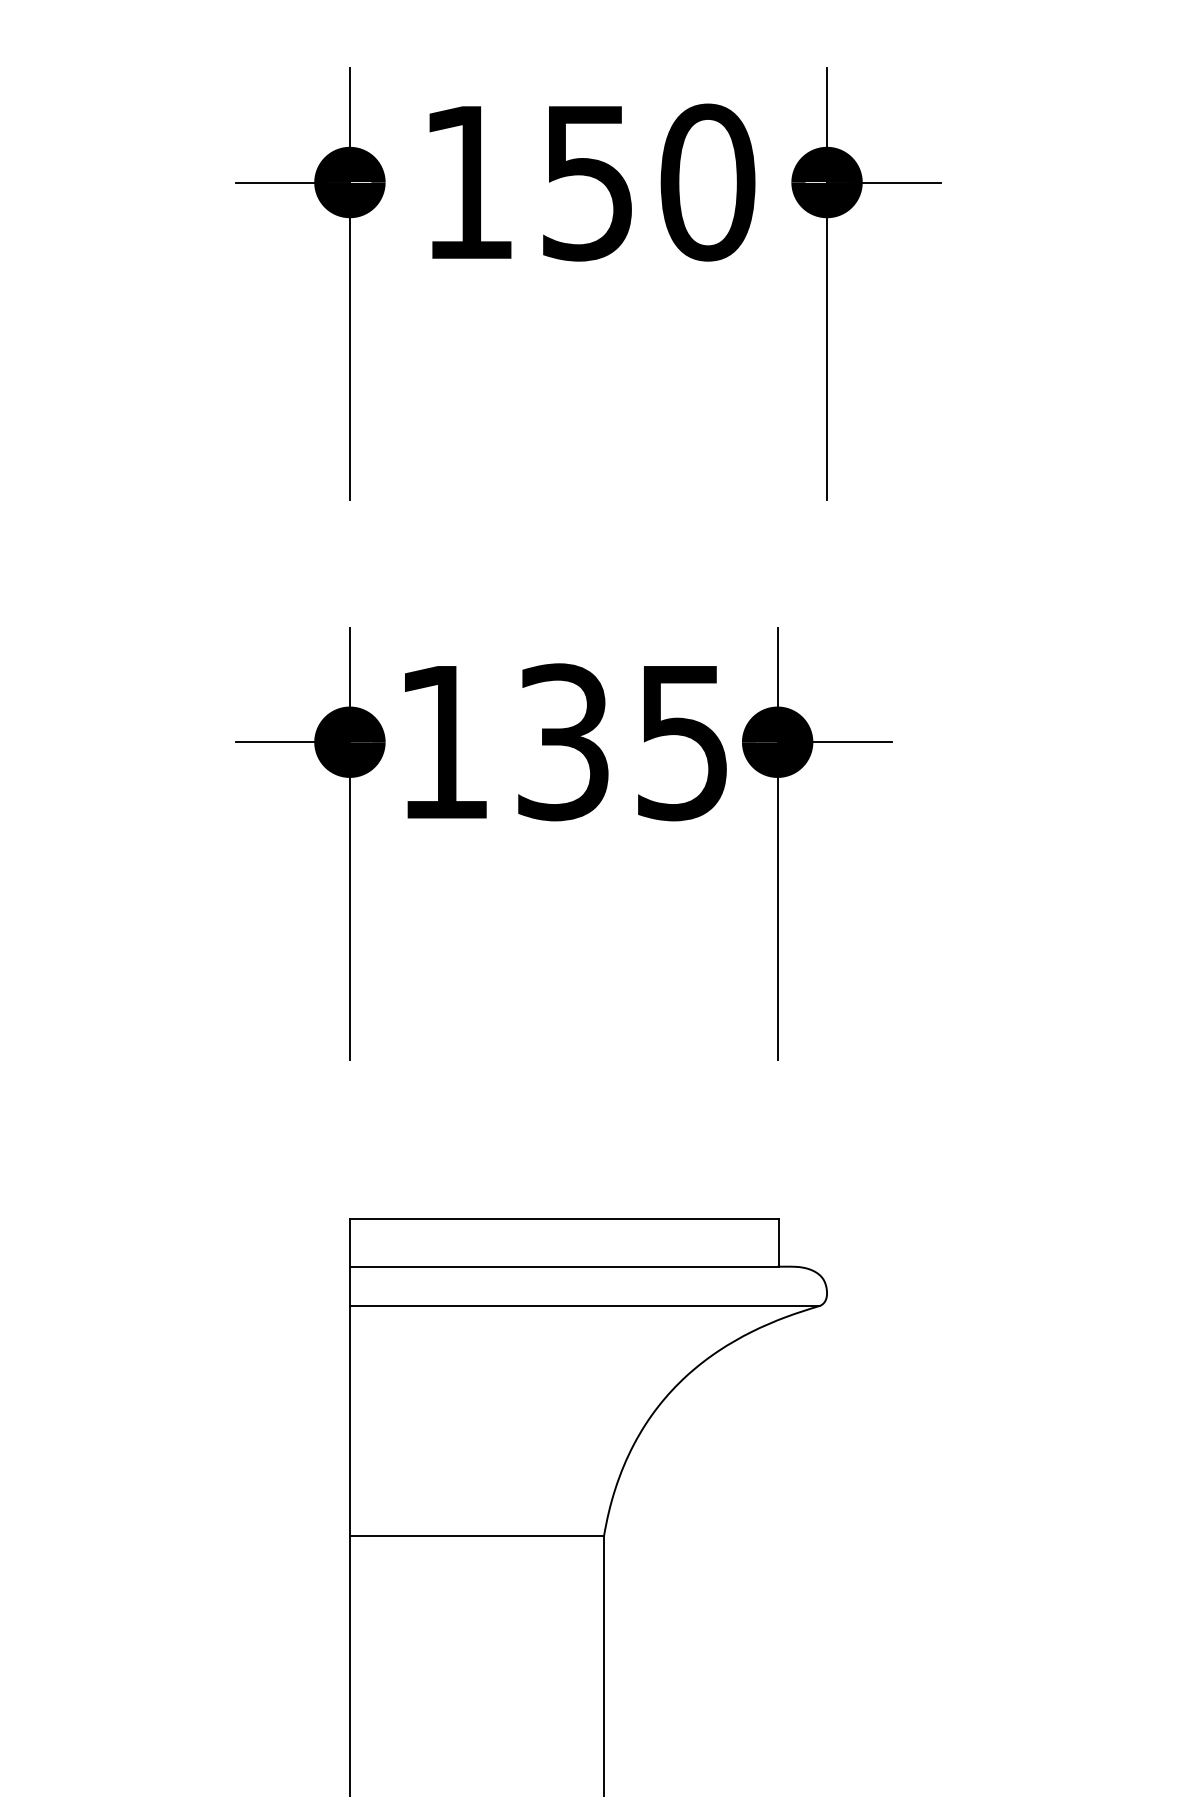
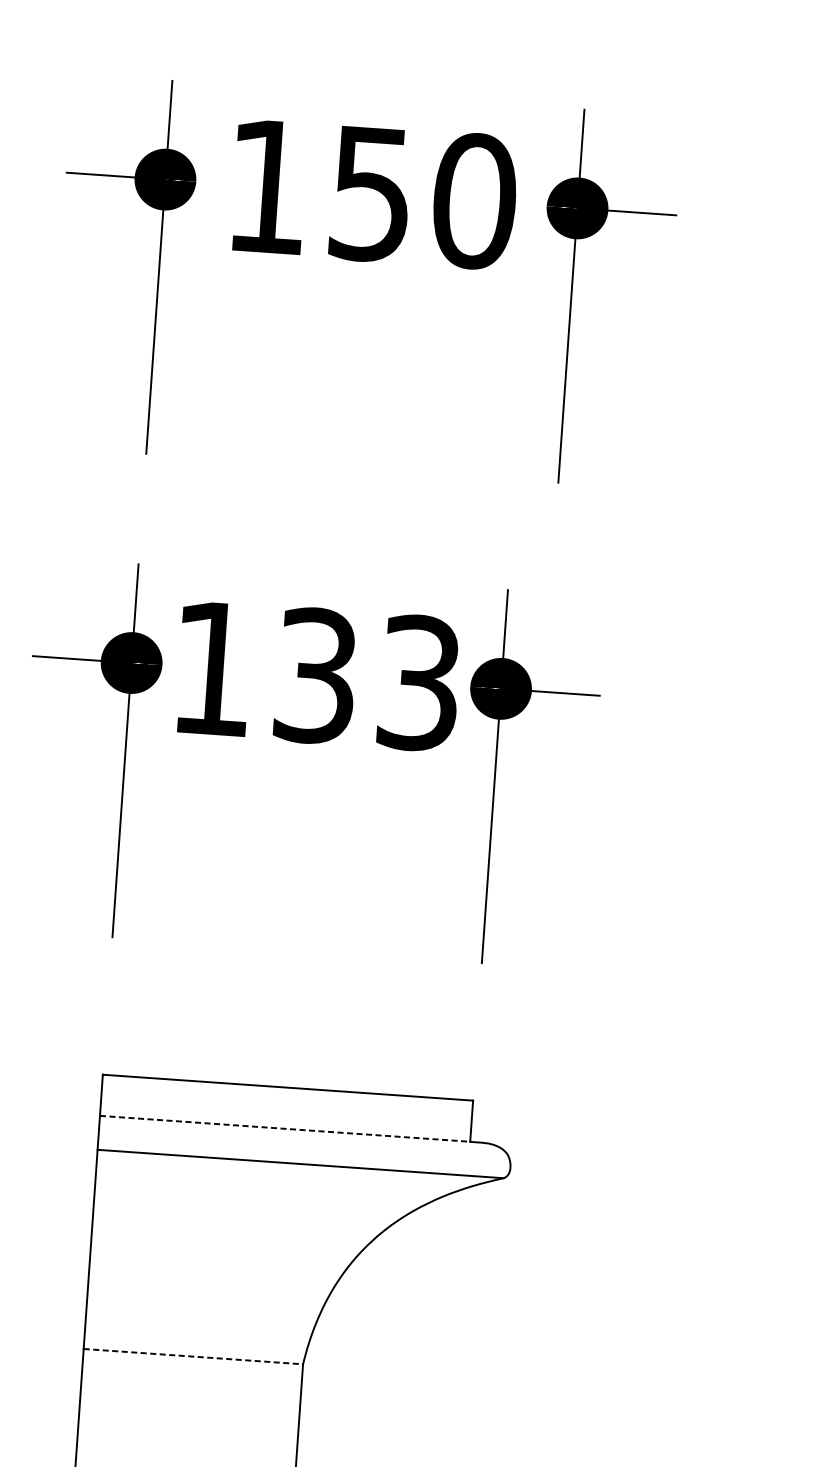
text: (682, 742) -> (418, 683), 135 -> 133
line: (564, 1266) -> (285, 1128), solid -> dashed
line: (477, 1536) -> (193, 1356), solid -> dashed

